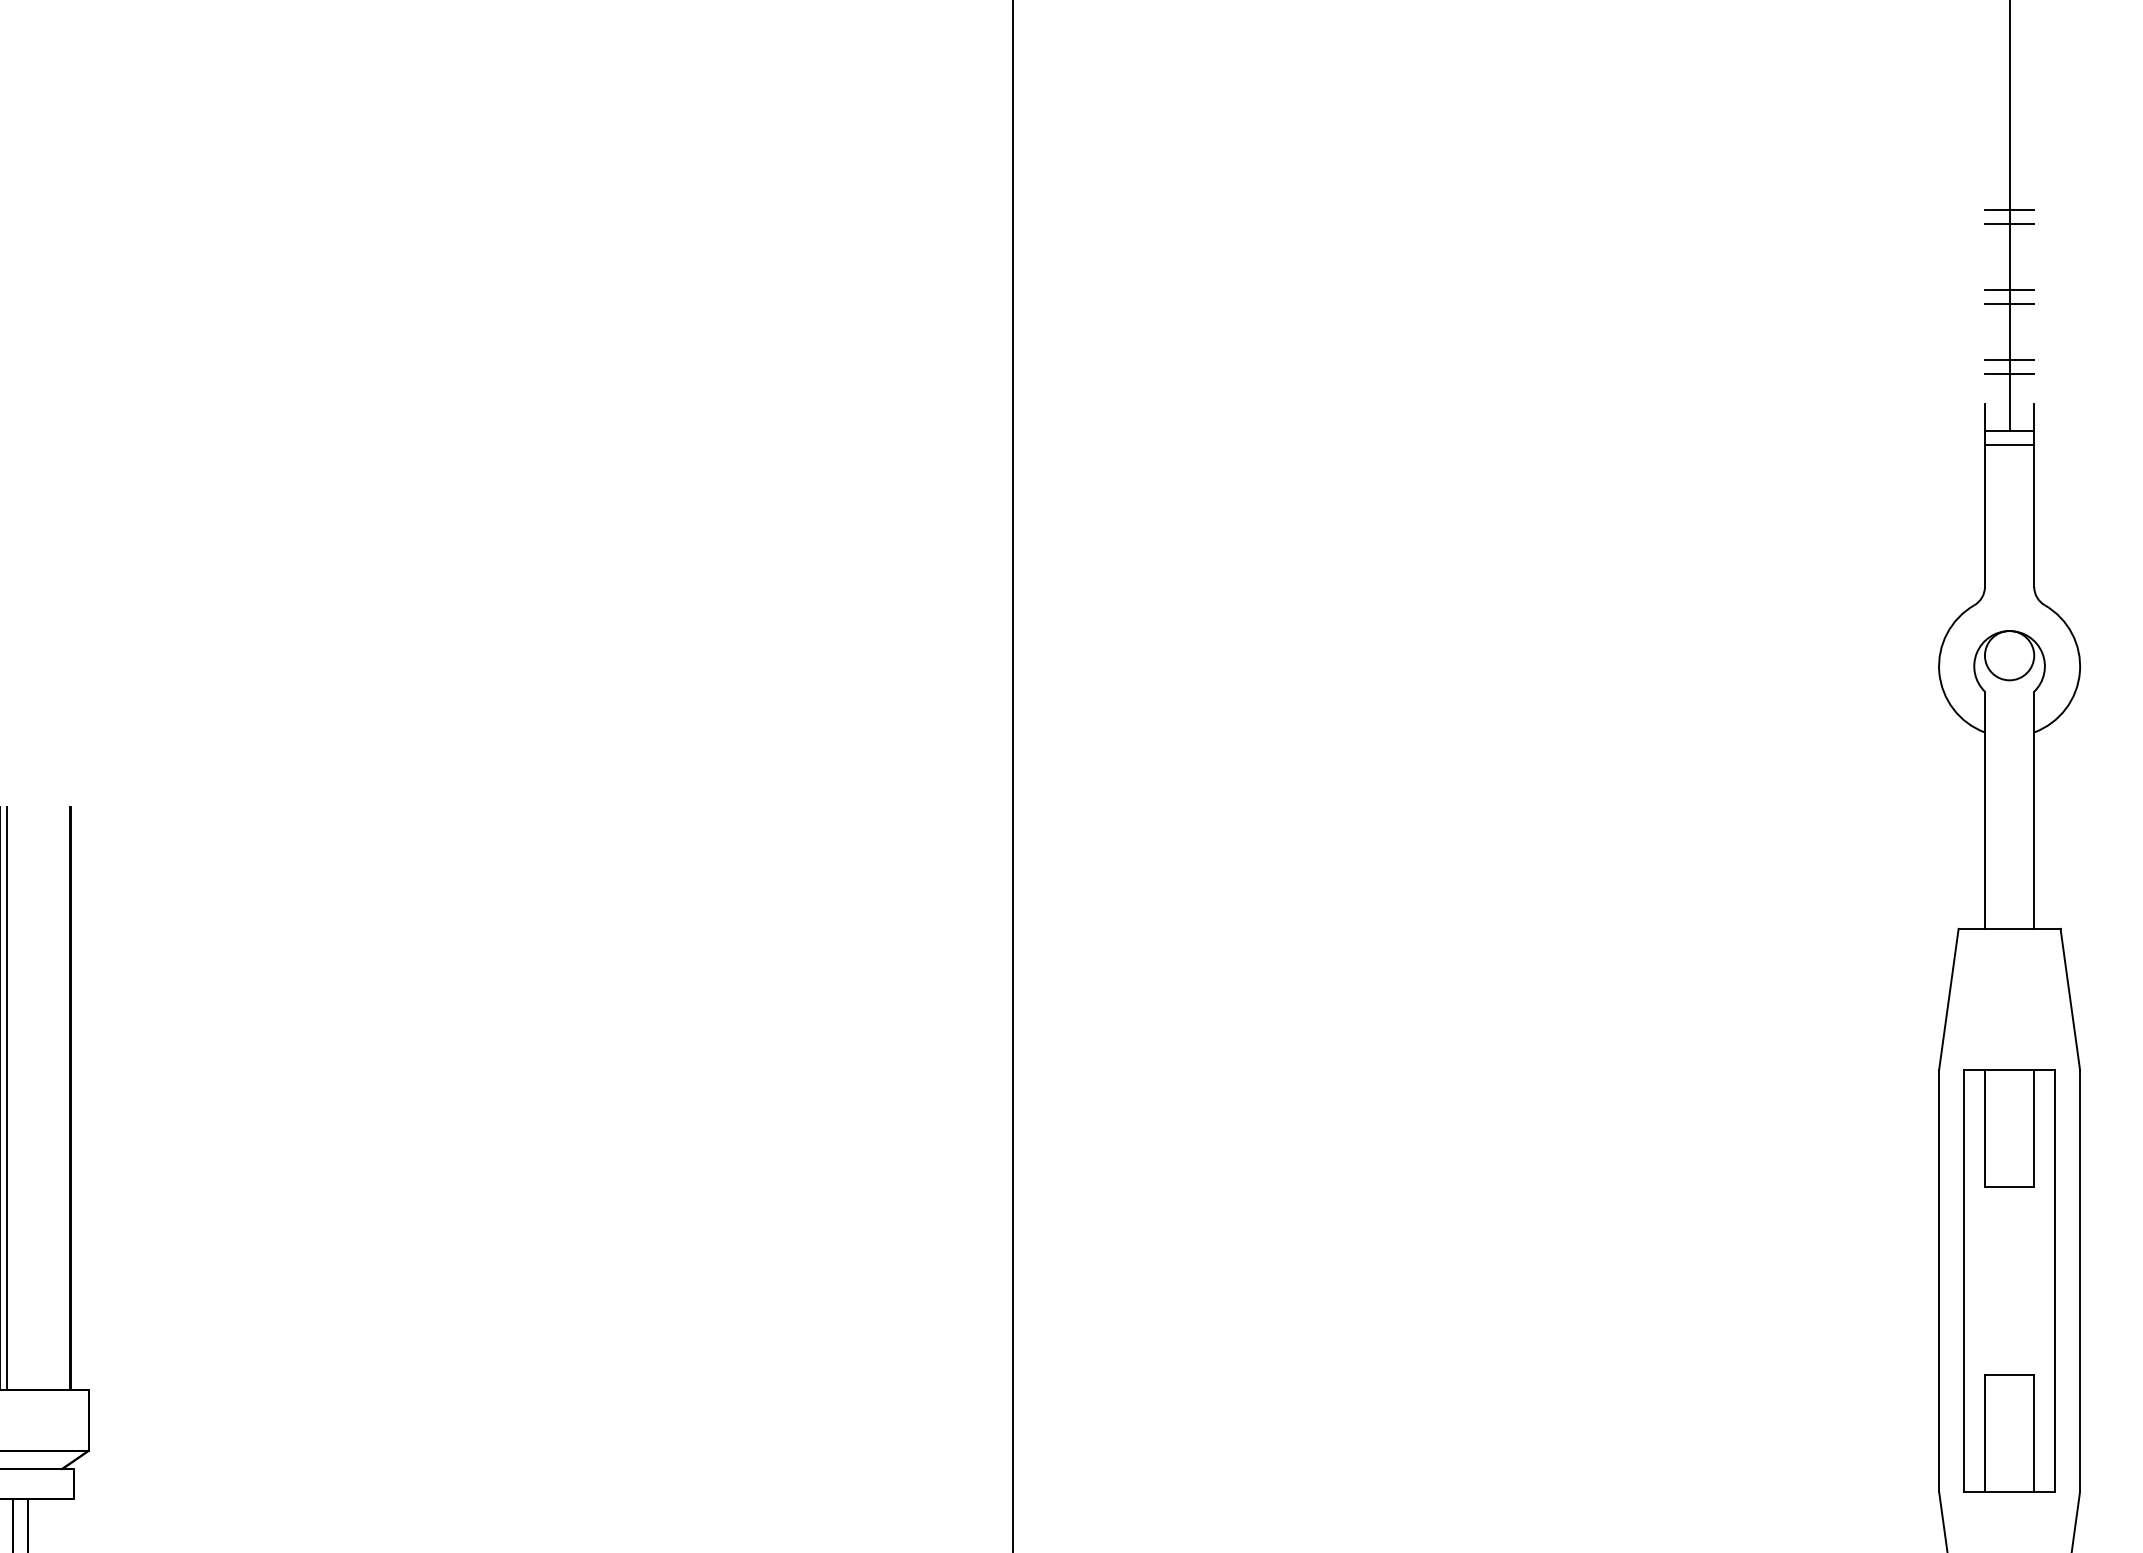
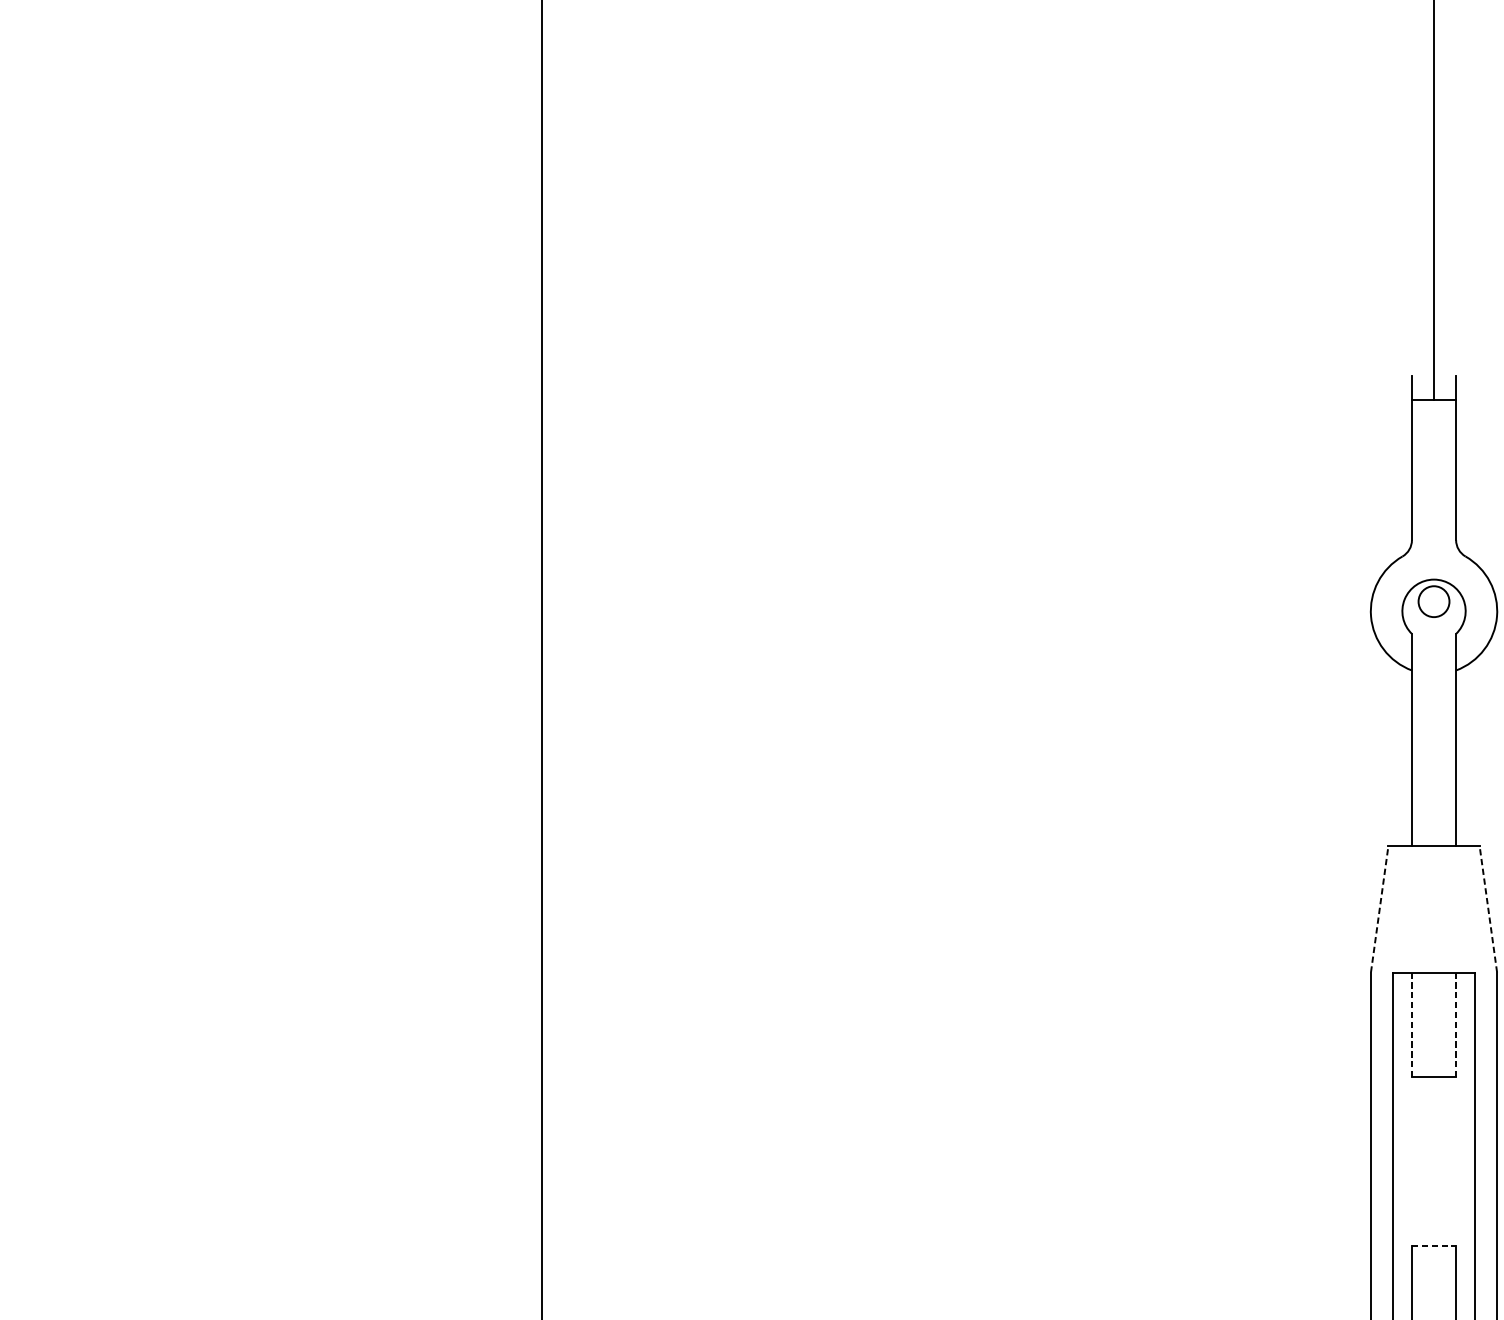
line: (2009, 209) -> (1433, 201), removed
line: (2009, 223) -> (1433, 214), removed
line: (2009, 289) -> (1433, 273), removed
line: (2009, 303) -> (1433, 286), removed
line: (2009, 360) -> (1433, 337), removed
line: (2009, 374) -> (1433, 349), removed
line: (2009, 444) -> (1433, 412), removed
circle: (2009, 655) -> (1433, 601), size x0.7
line: (1948, 998) -> (1379, 908), solid -> dashed
line: (2070, 998) -> (1488, 908), solid -> dashed
line: (1984, 1127) -> (1411, 1024), solid -> dashed
line: (2034, 1127) -> (1456, 1024), solid -> dashed
line: (2009, 1375) -> (1433, 1246), solid -> dashed

